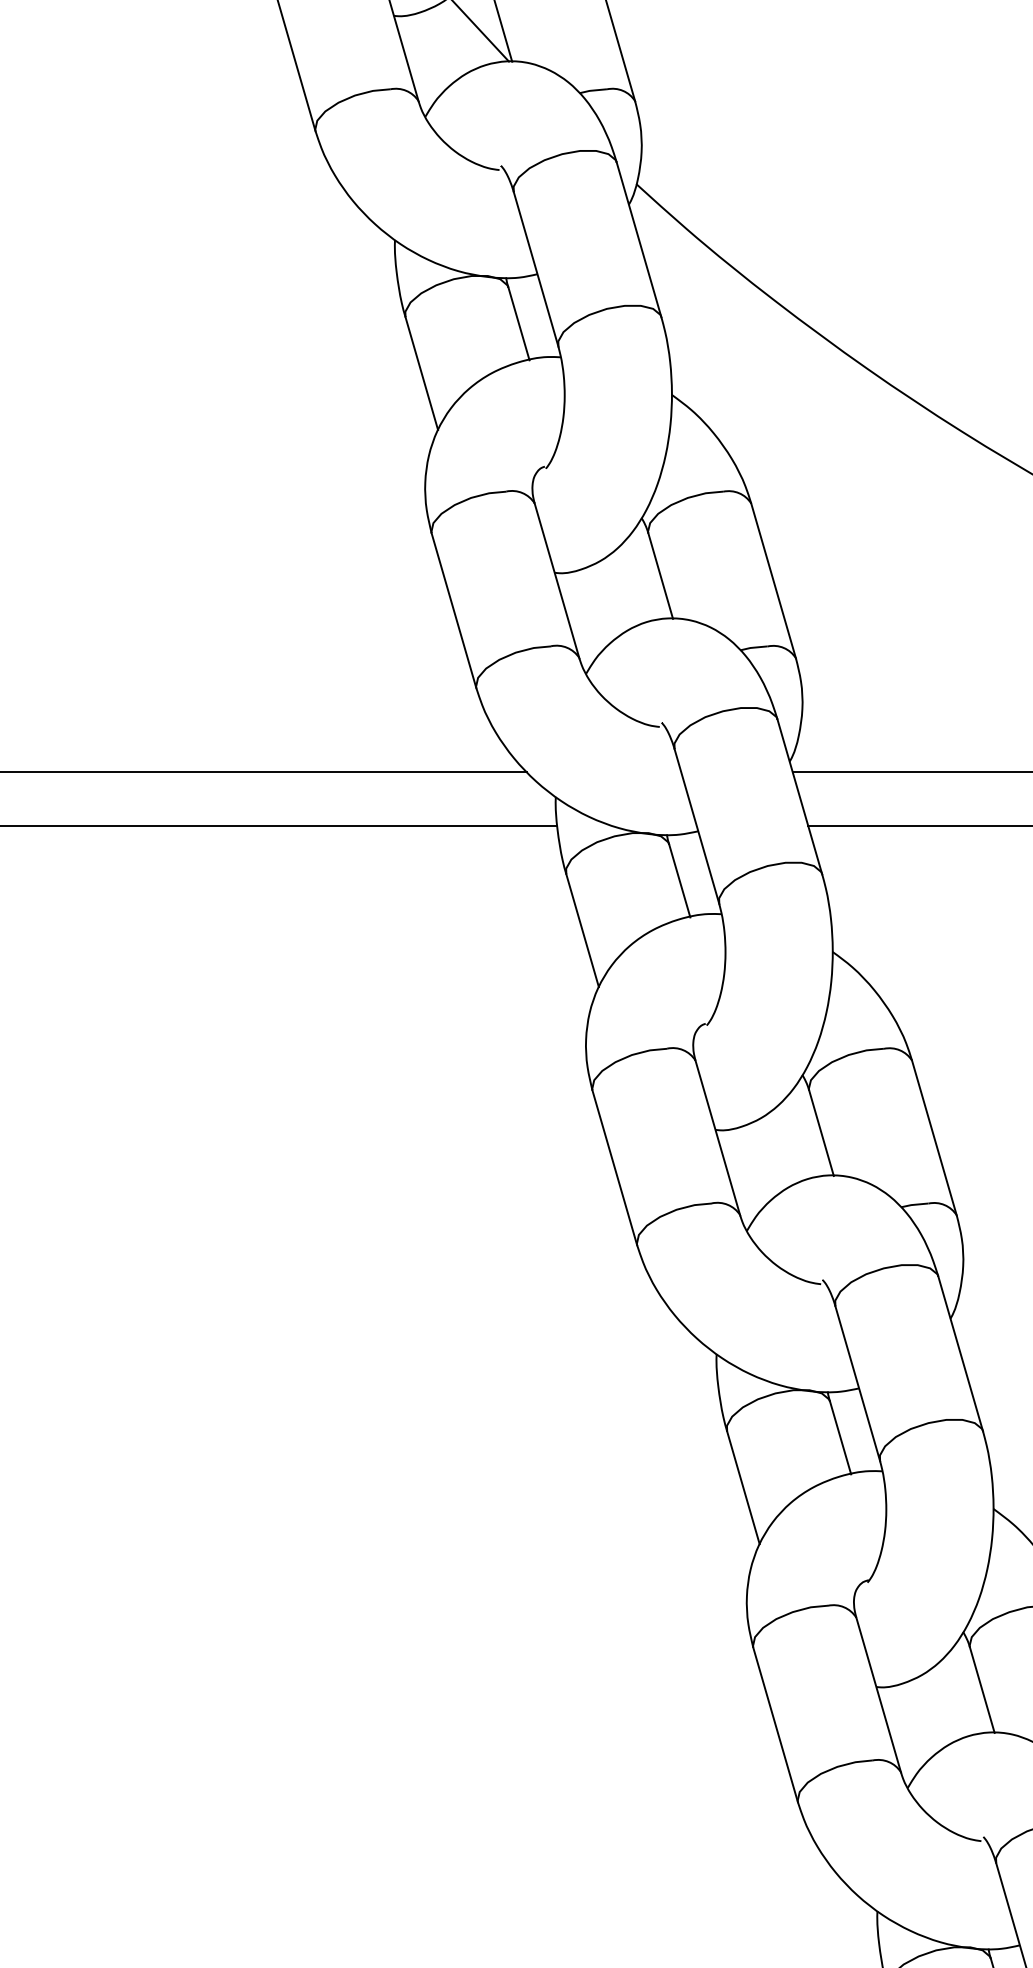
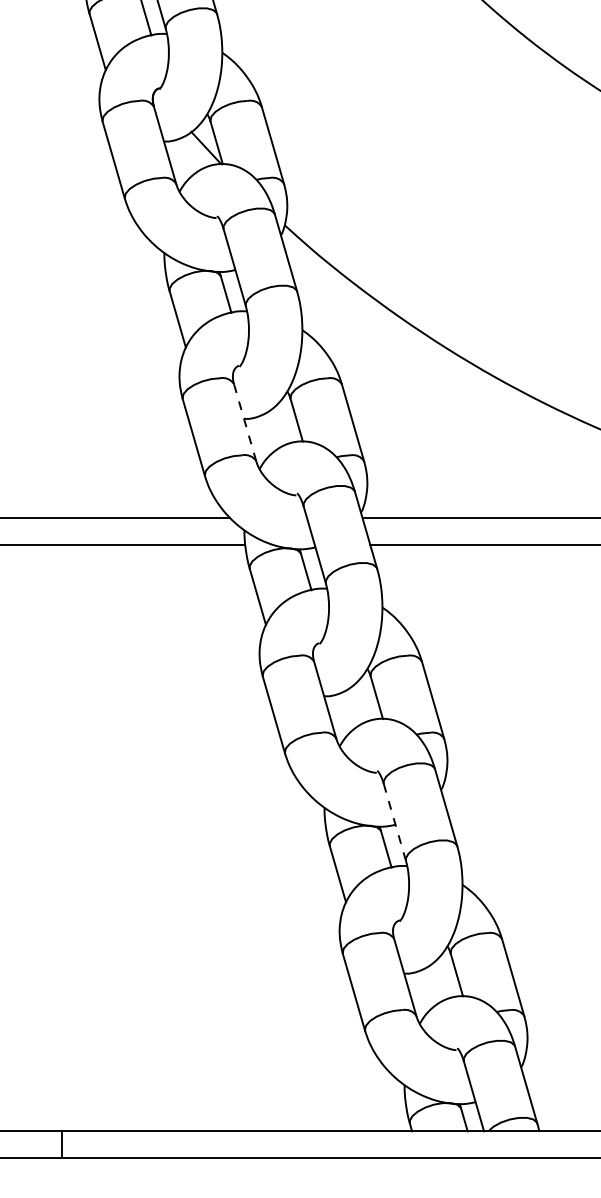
line: (557, 580) -> (245, 422), solid -> dashed
line: (858, 1383) -> (395, 822), solid -> dashed

